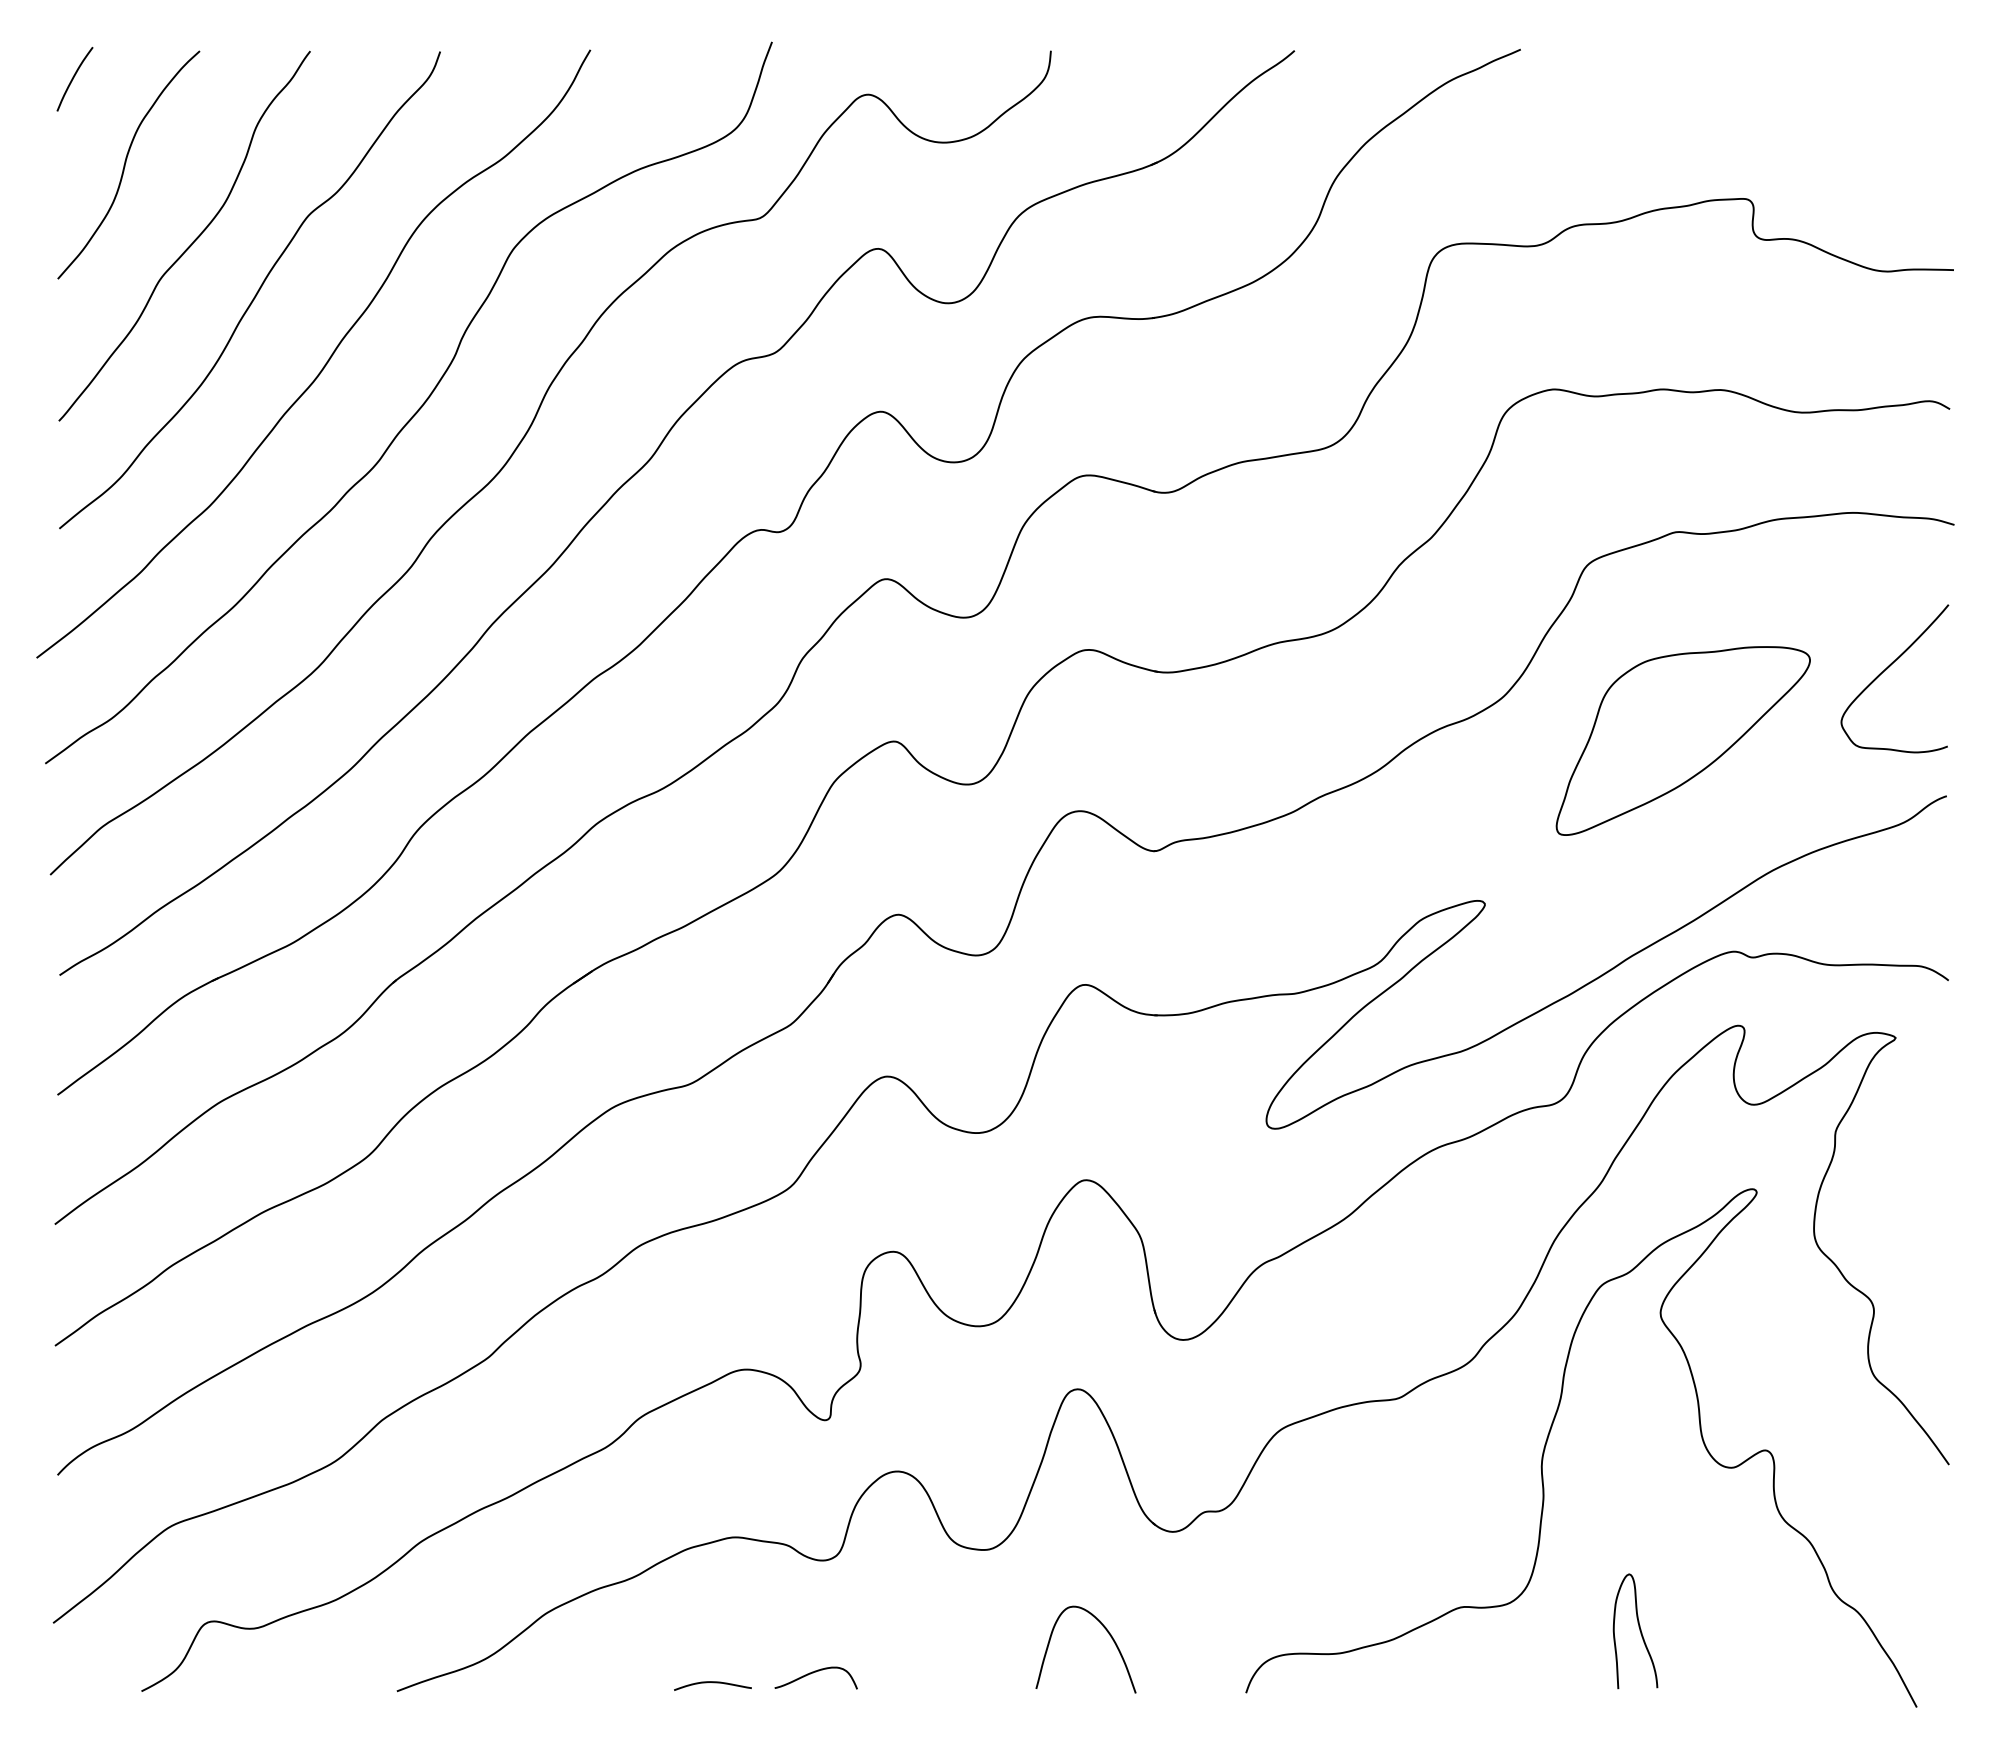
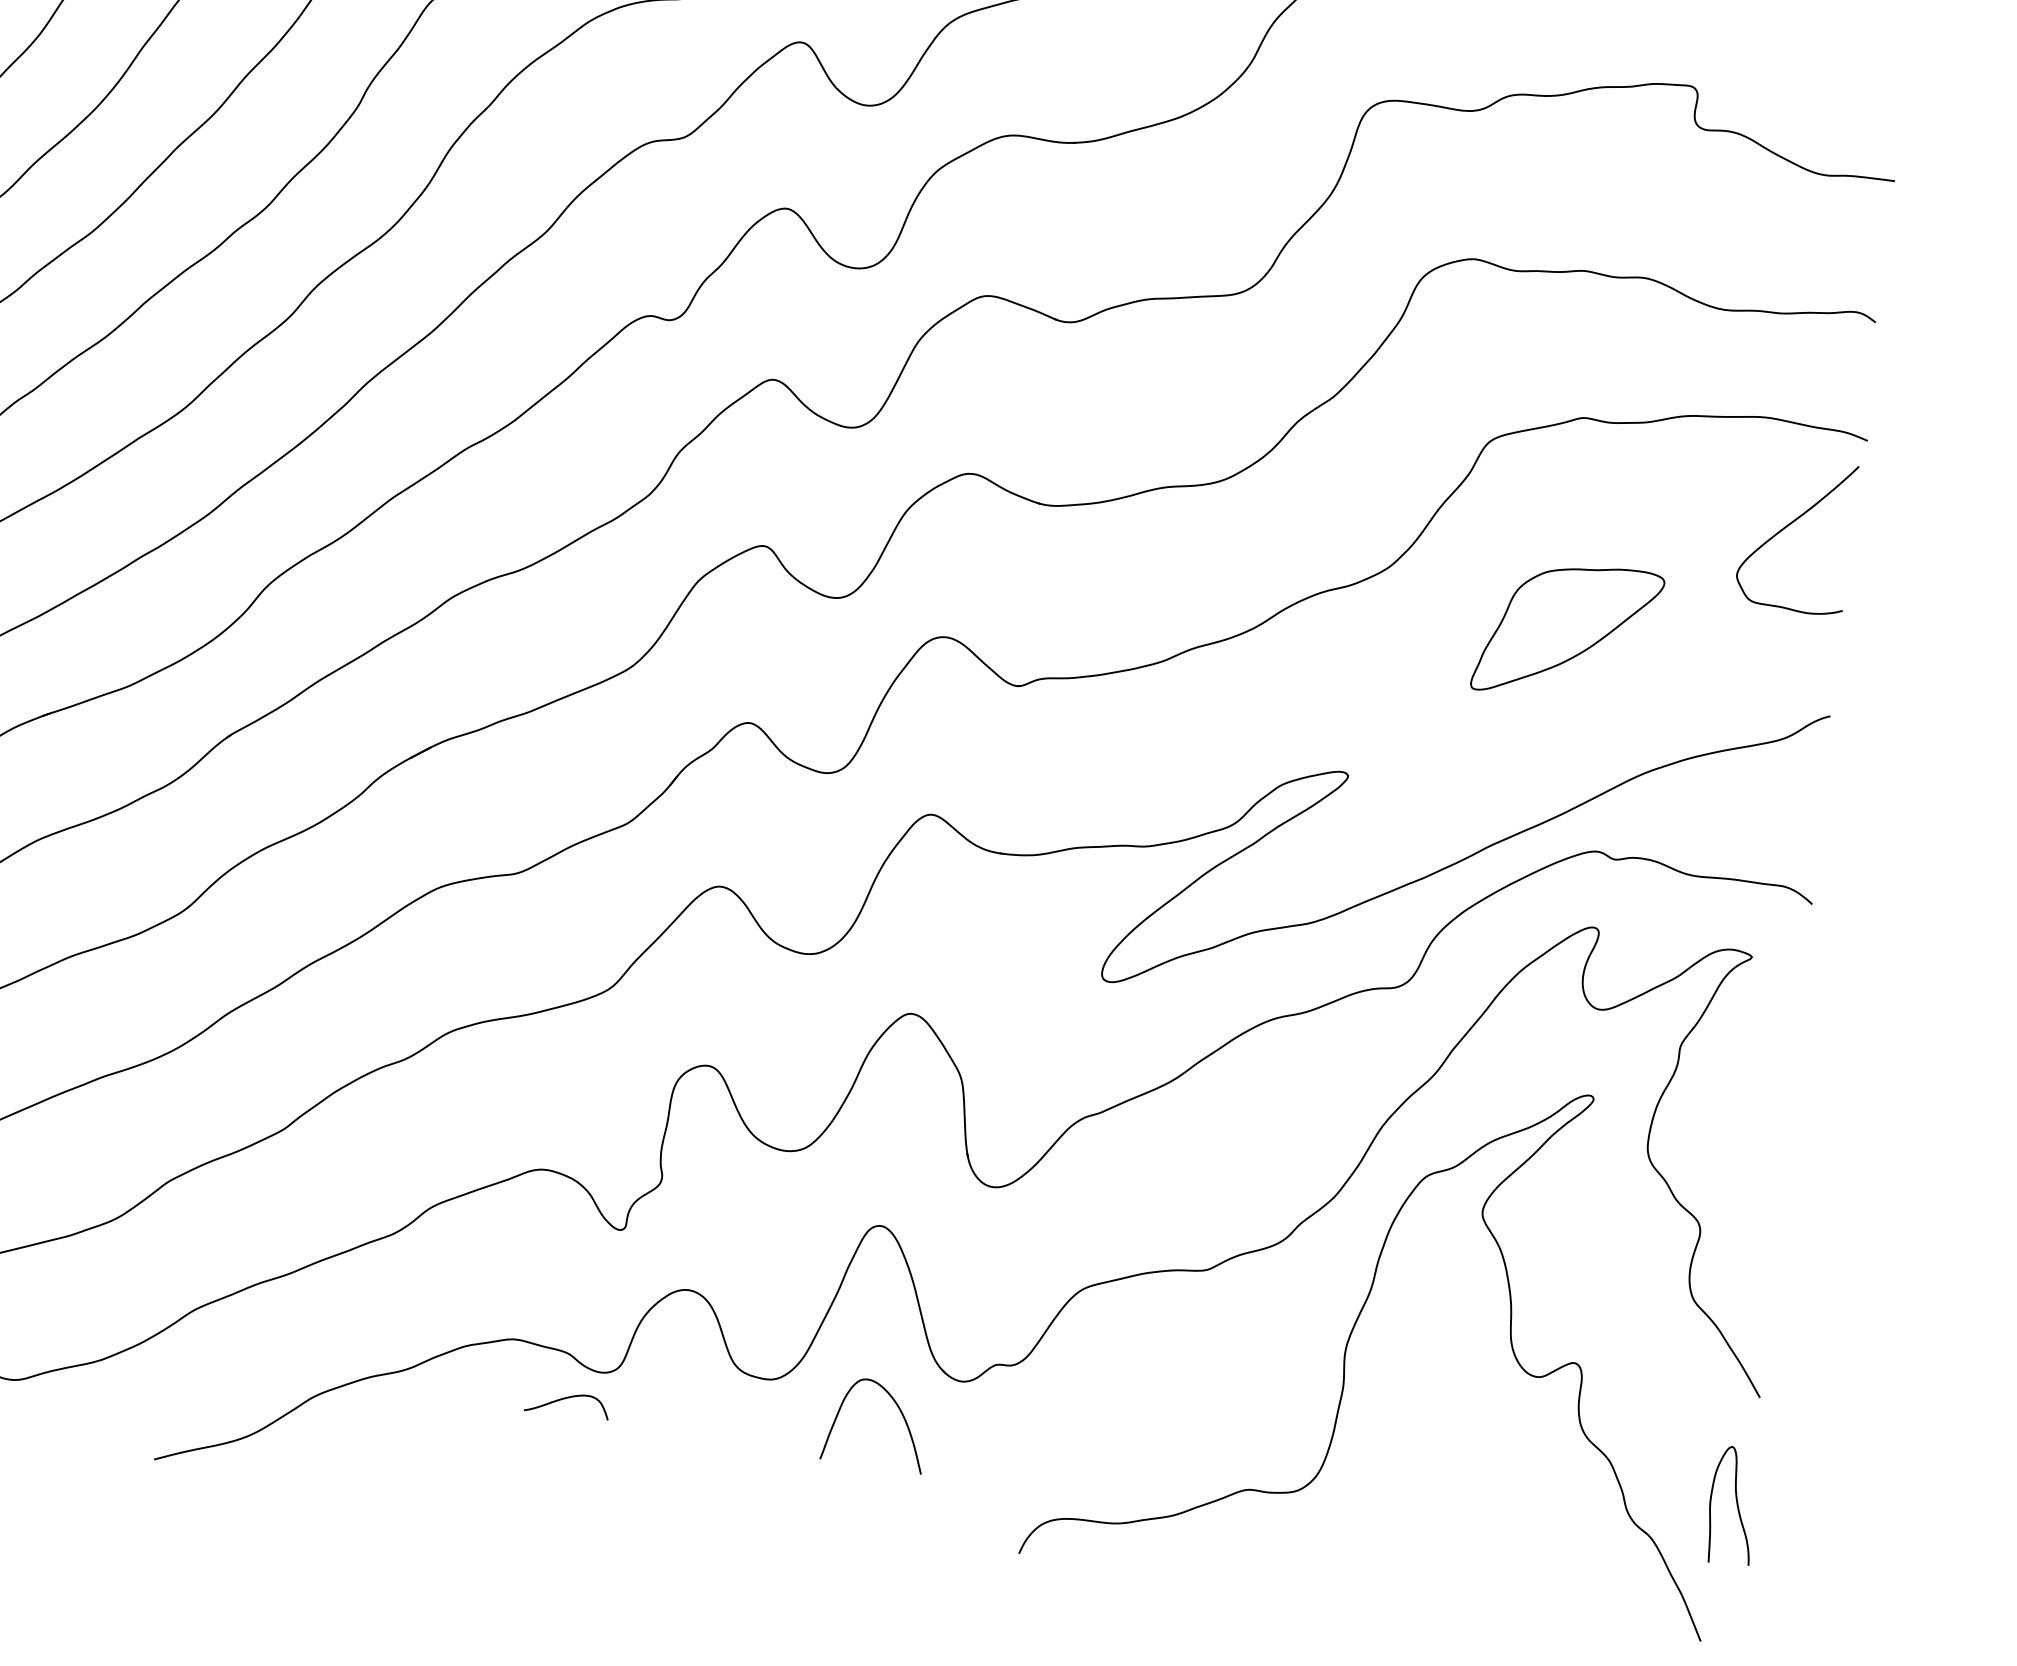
curve: (1887, 669) -> (1789, 525), moved
part: (1682, 740) -> (1567, 630), size x0.7
curve: (1639, 1630) -> (1736, 1505), moved
curve: (1106, 1631) -> (897, 1408), moved
curve: (813, 1673) -> (565, 1399), moved
curve: (712, 1683) -> (476, 1485), removed

